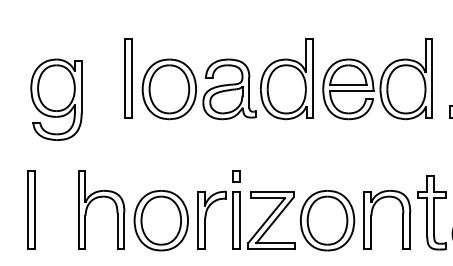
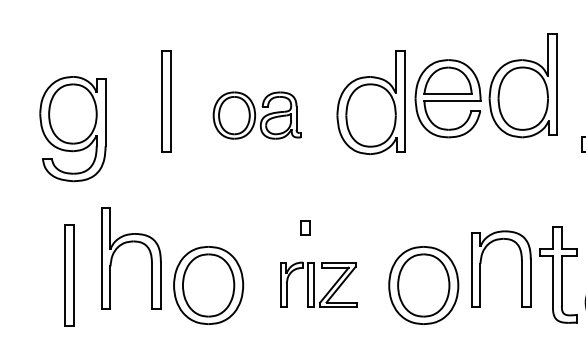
part: (377, 79) -> (485, 85), moved
part: (198, 89) -> (256, 115), size x0.6
part: (98, 198) -> (127, 243), moved
part: (31, 209) -> (69, 274), moved
part: (246, 219) -> (318, 283), size x0.6
part: (402, 219) -> (520, 268), moved

